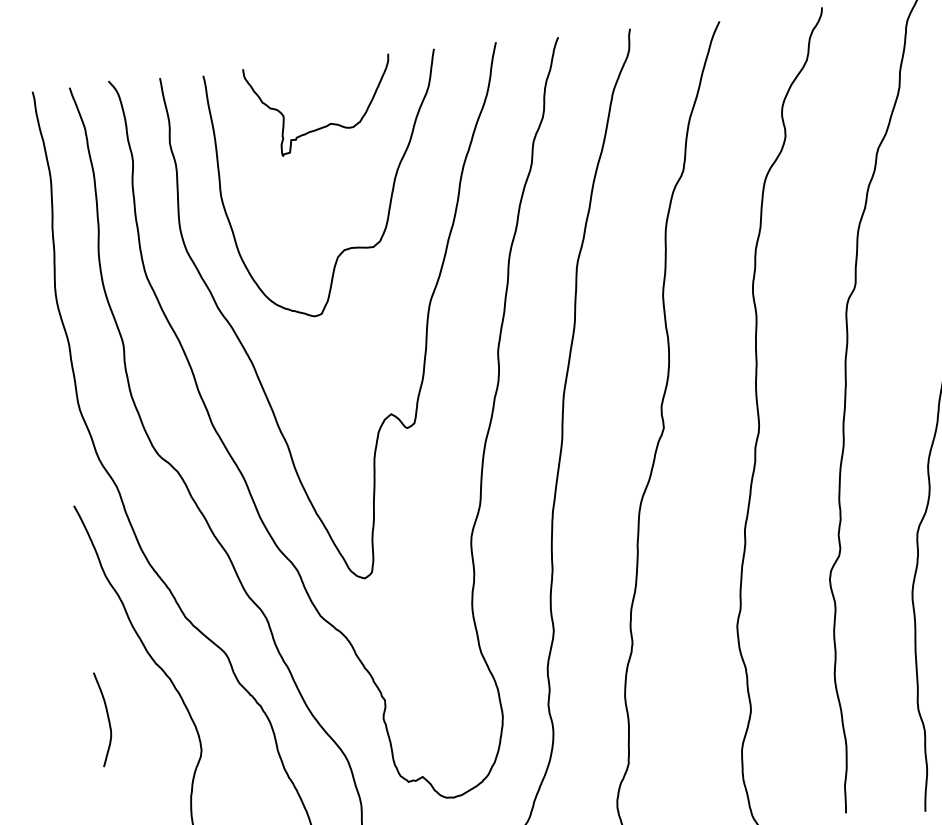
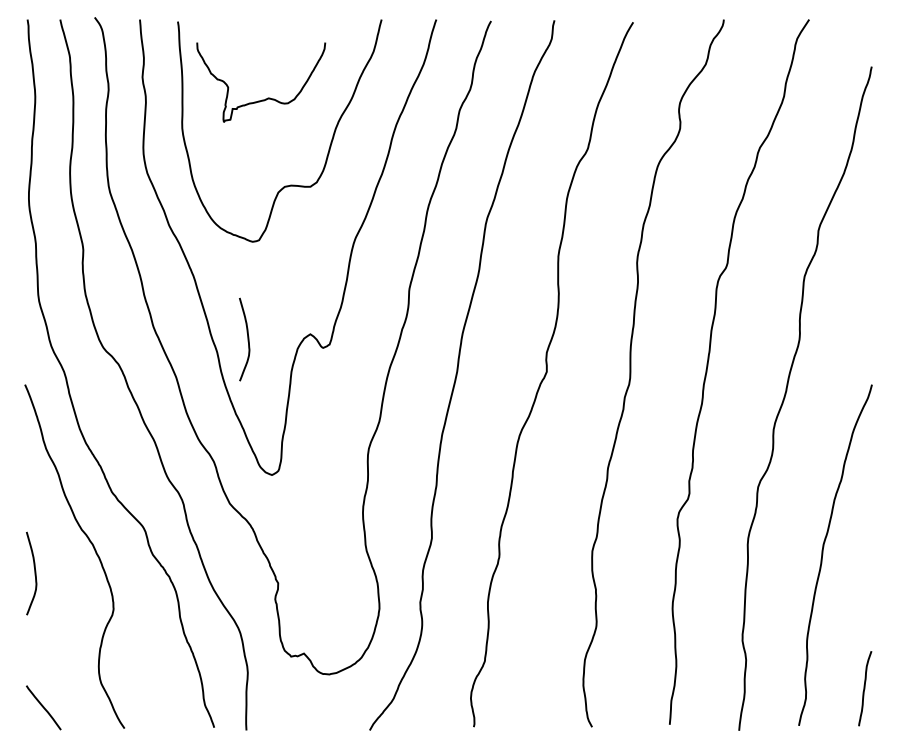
curve: (329, 122) -> (267, 97), moved
curve: (320, 427) -> (247, 339), added

